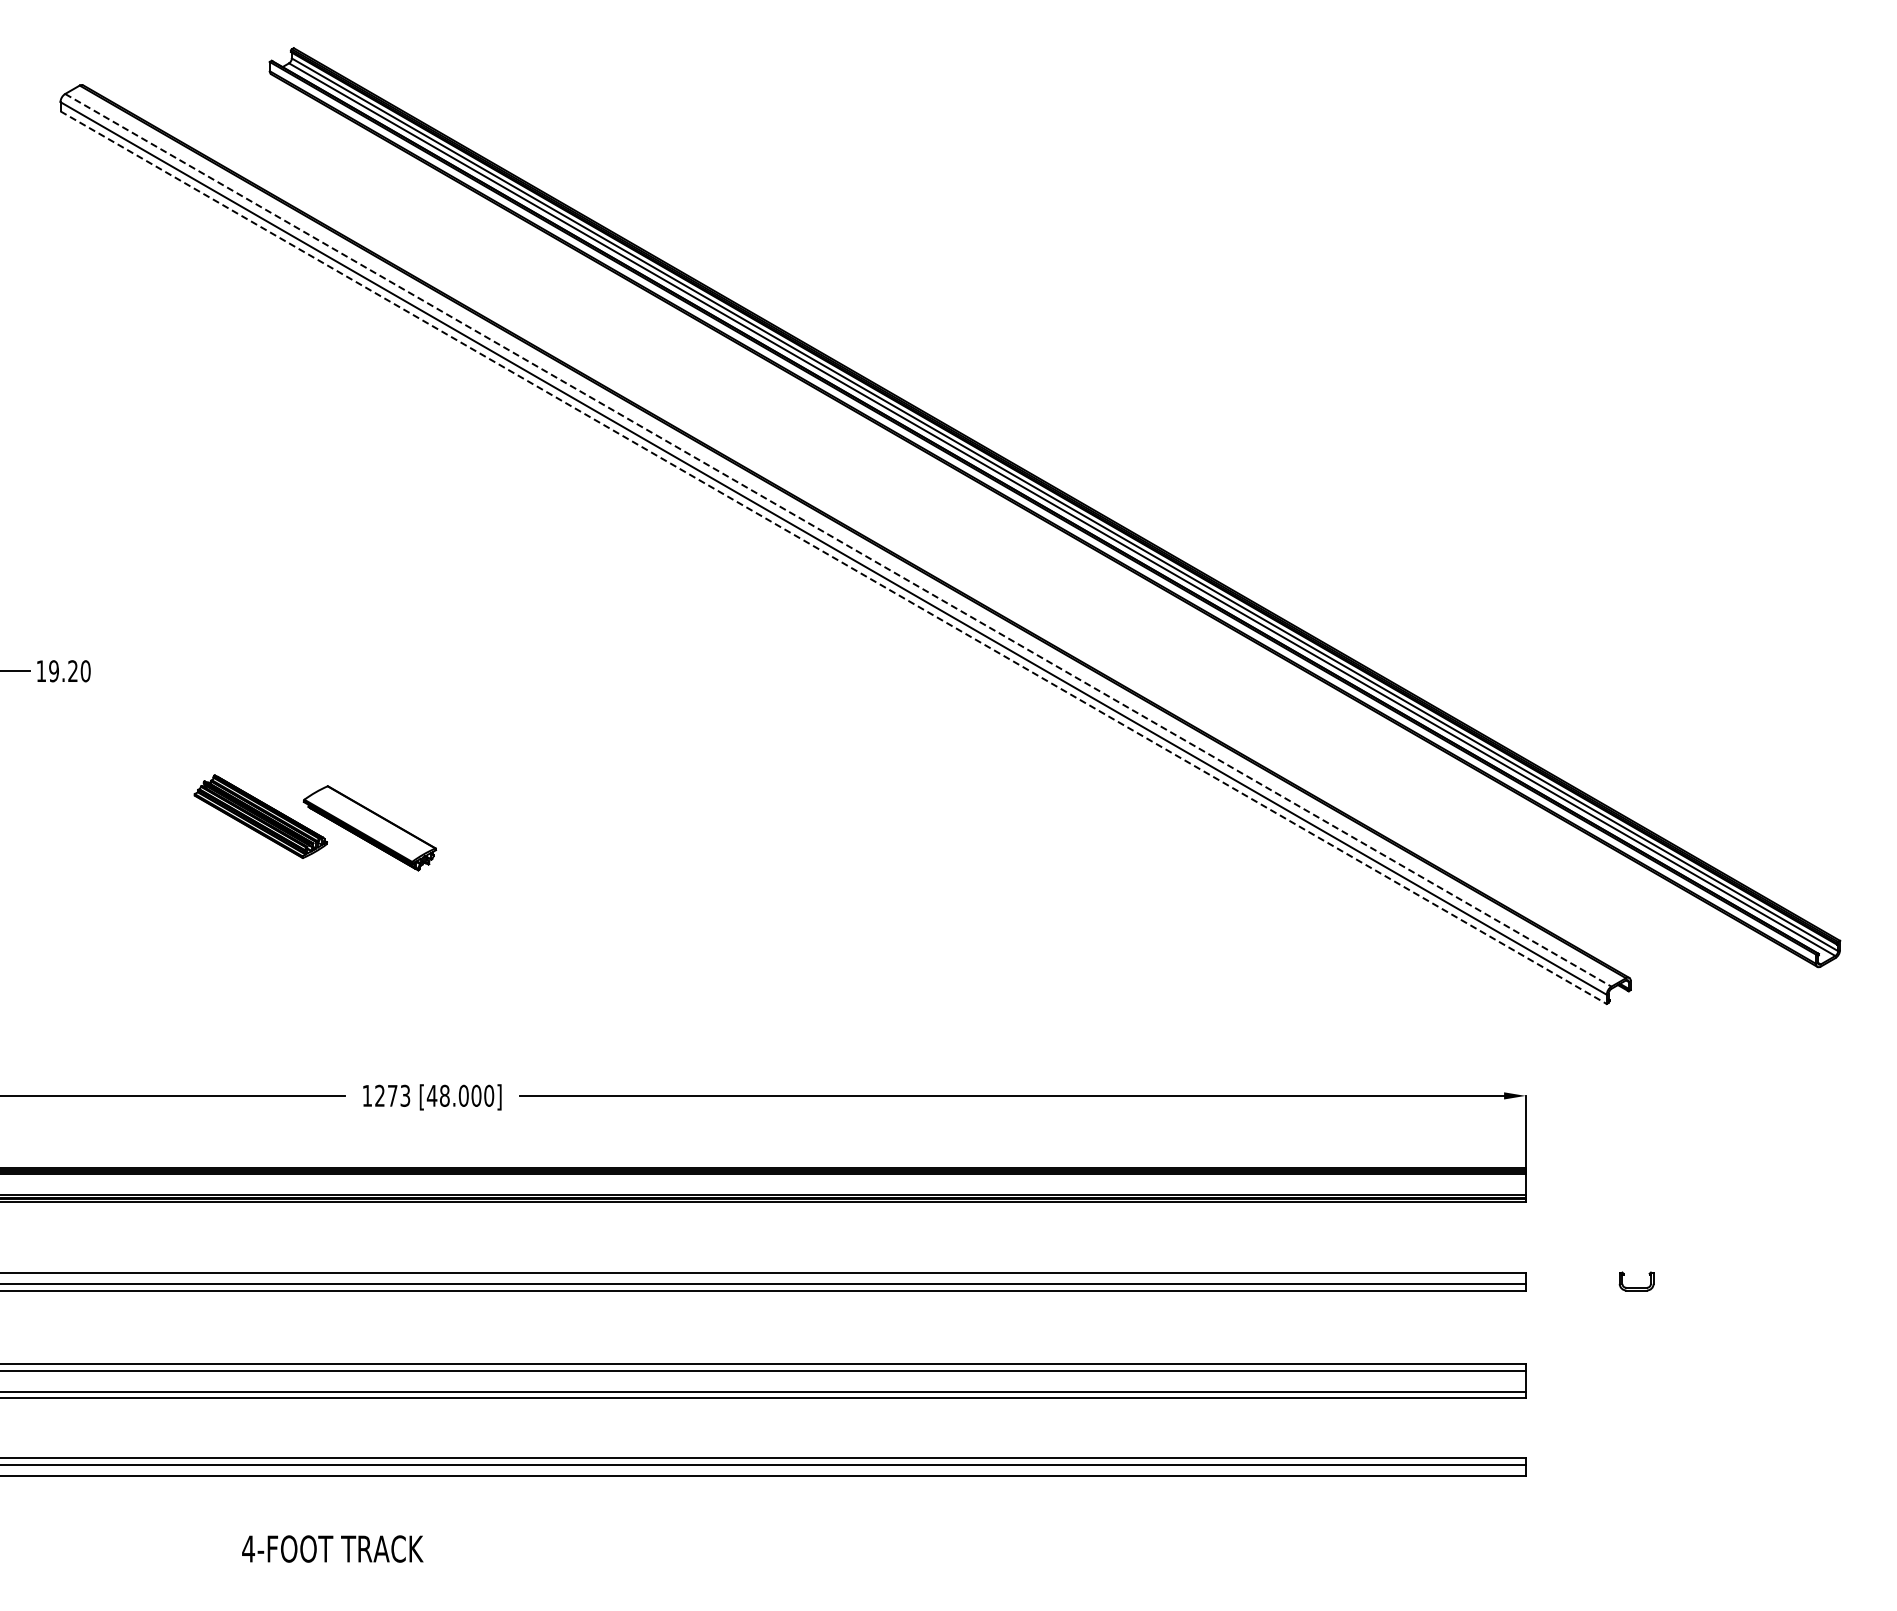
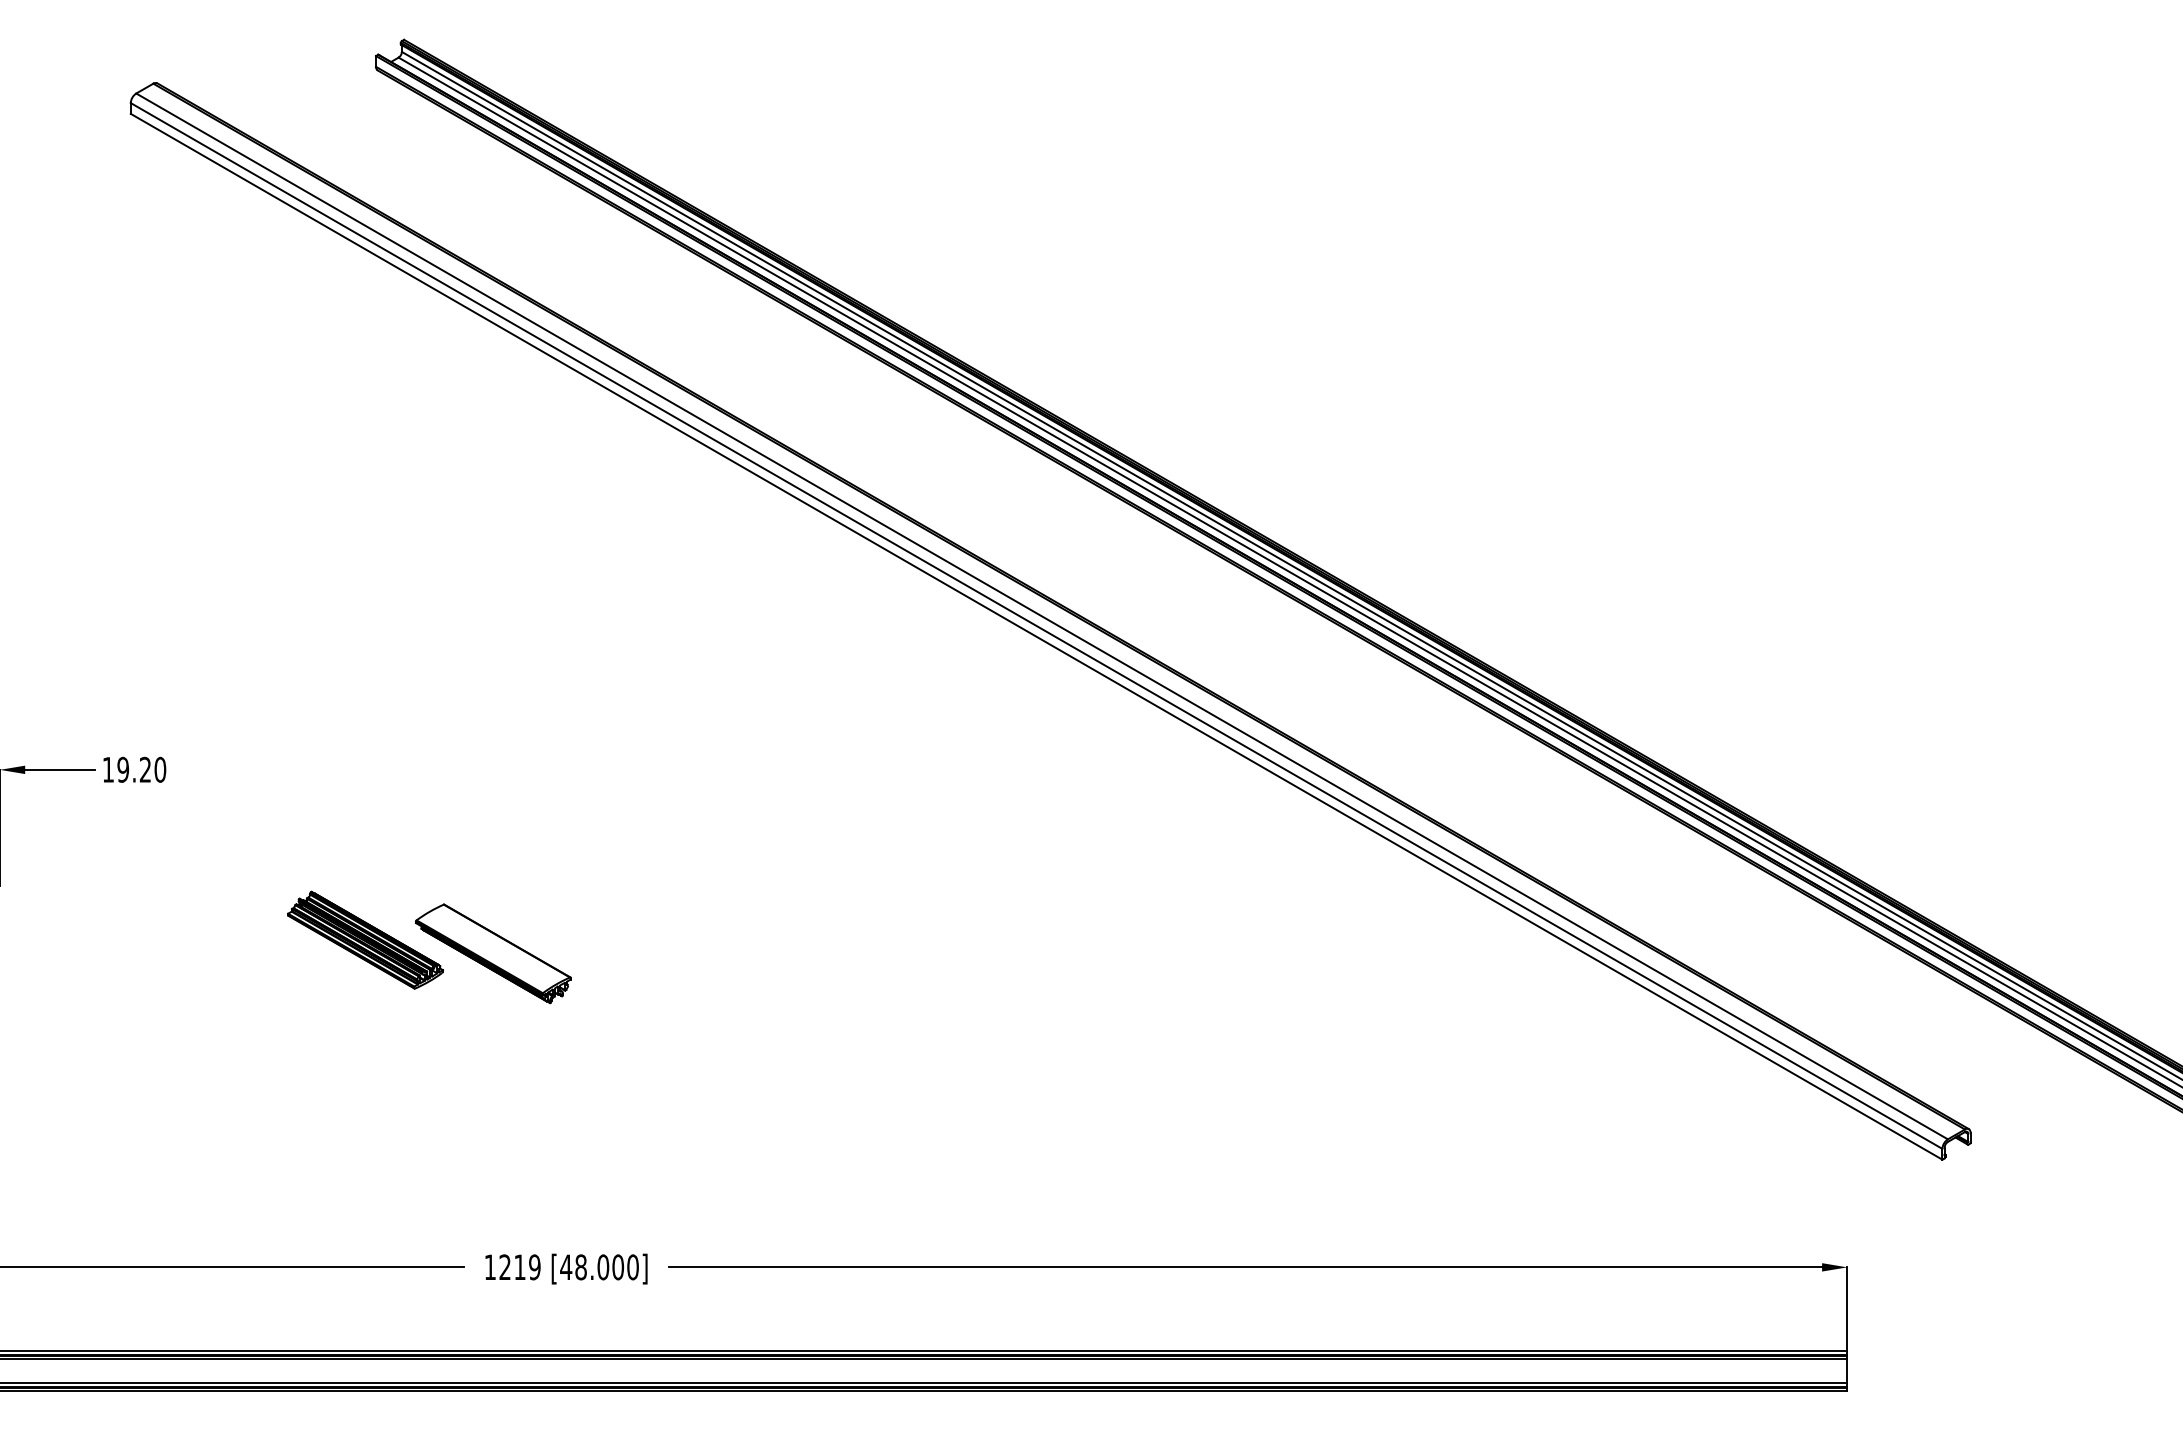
line: (838, 540) -> (1042, 616), dashed -> solid
line: (833, 557) -> (1036, 636), dashed -> solid
text: (399, 1095) -> (527, 1266), 1273 -> 1219

